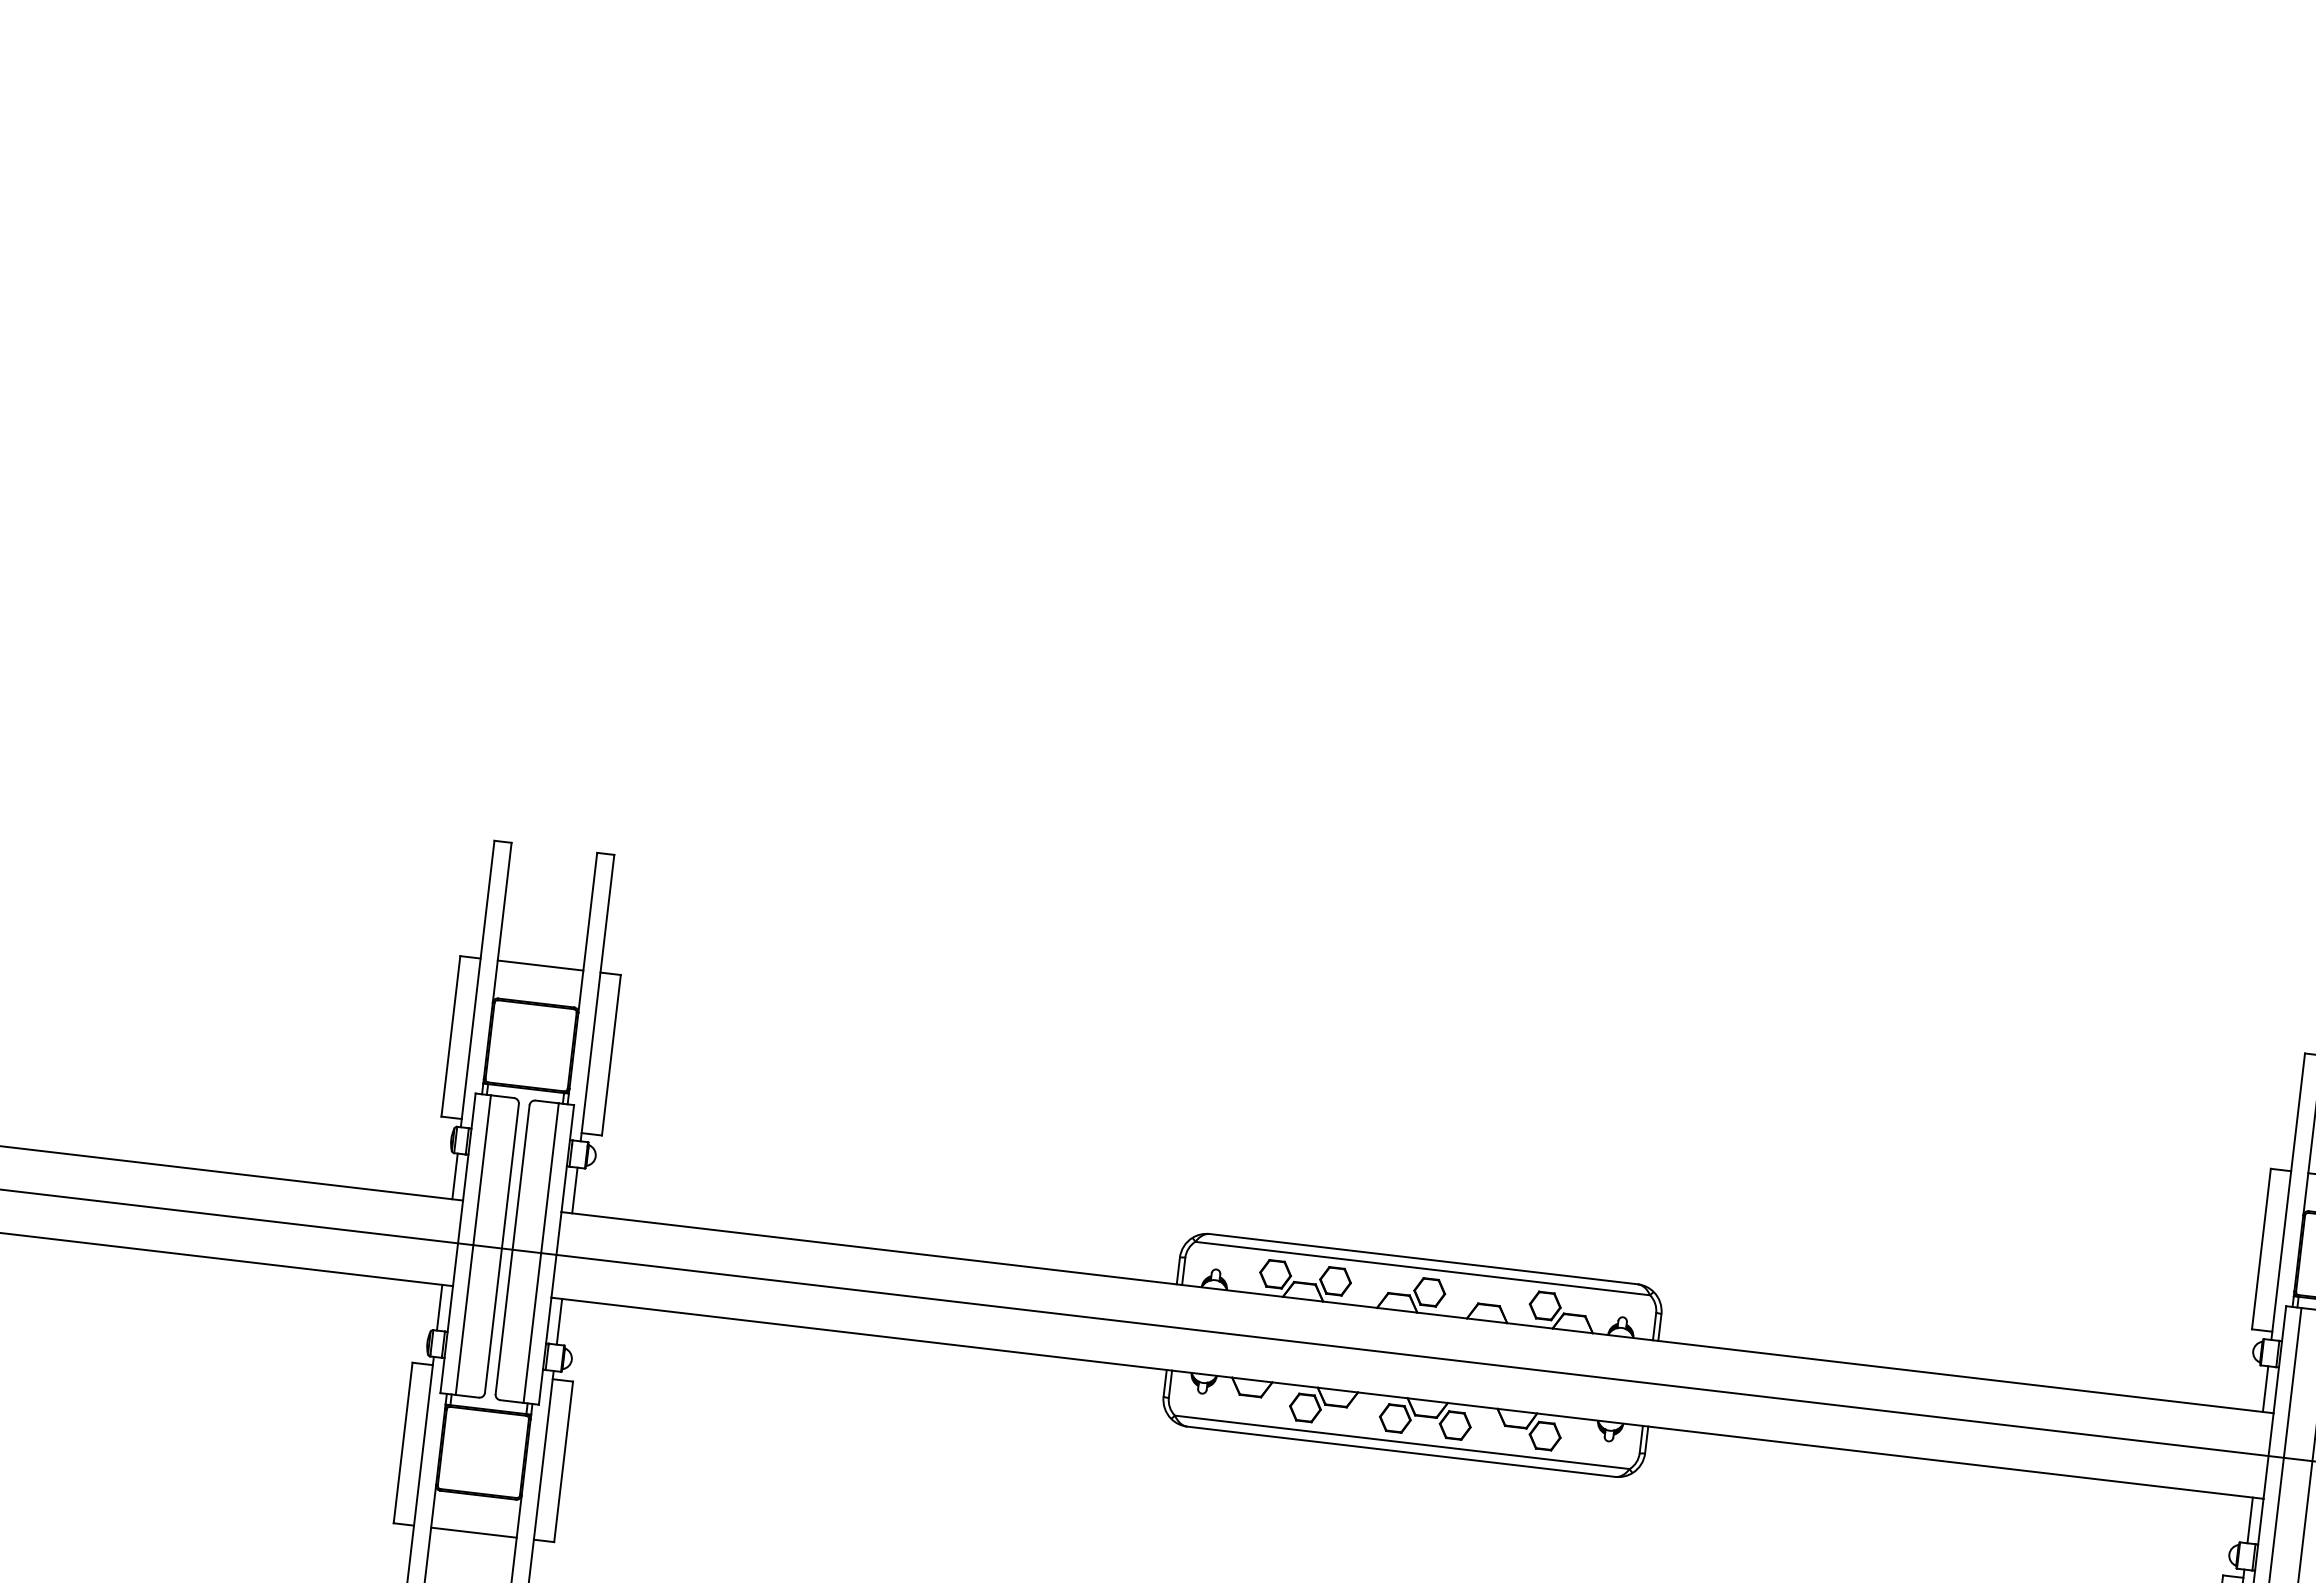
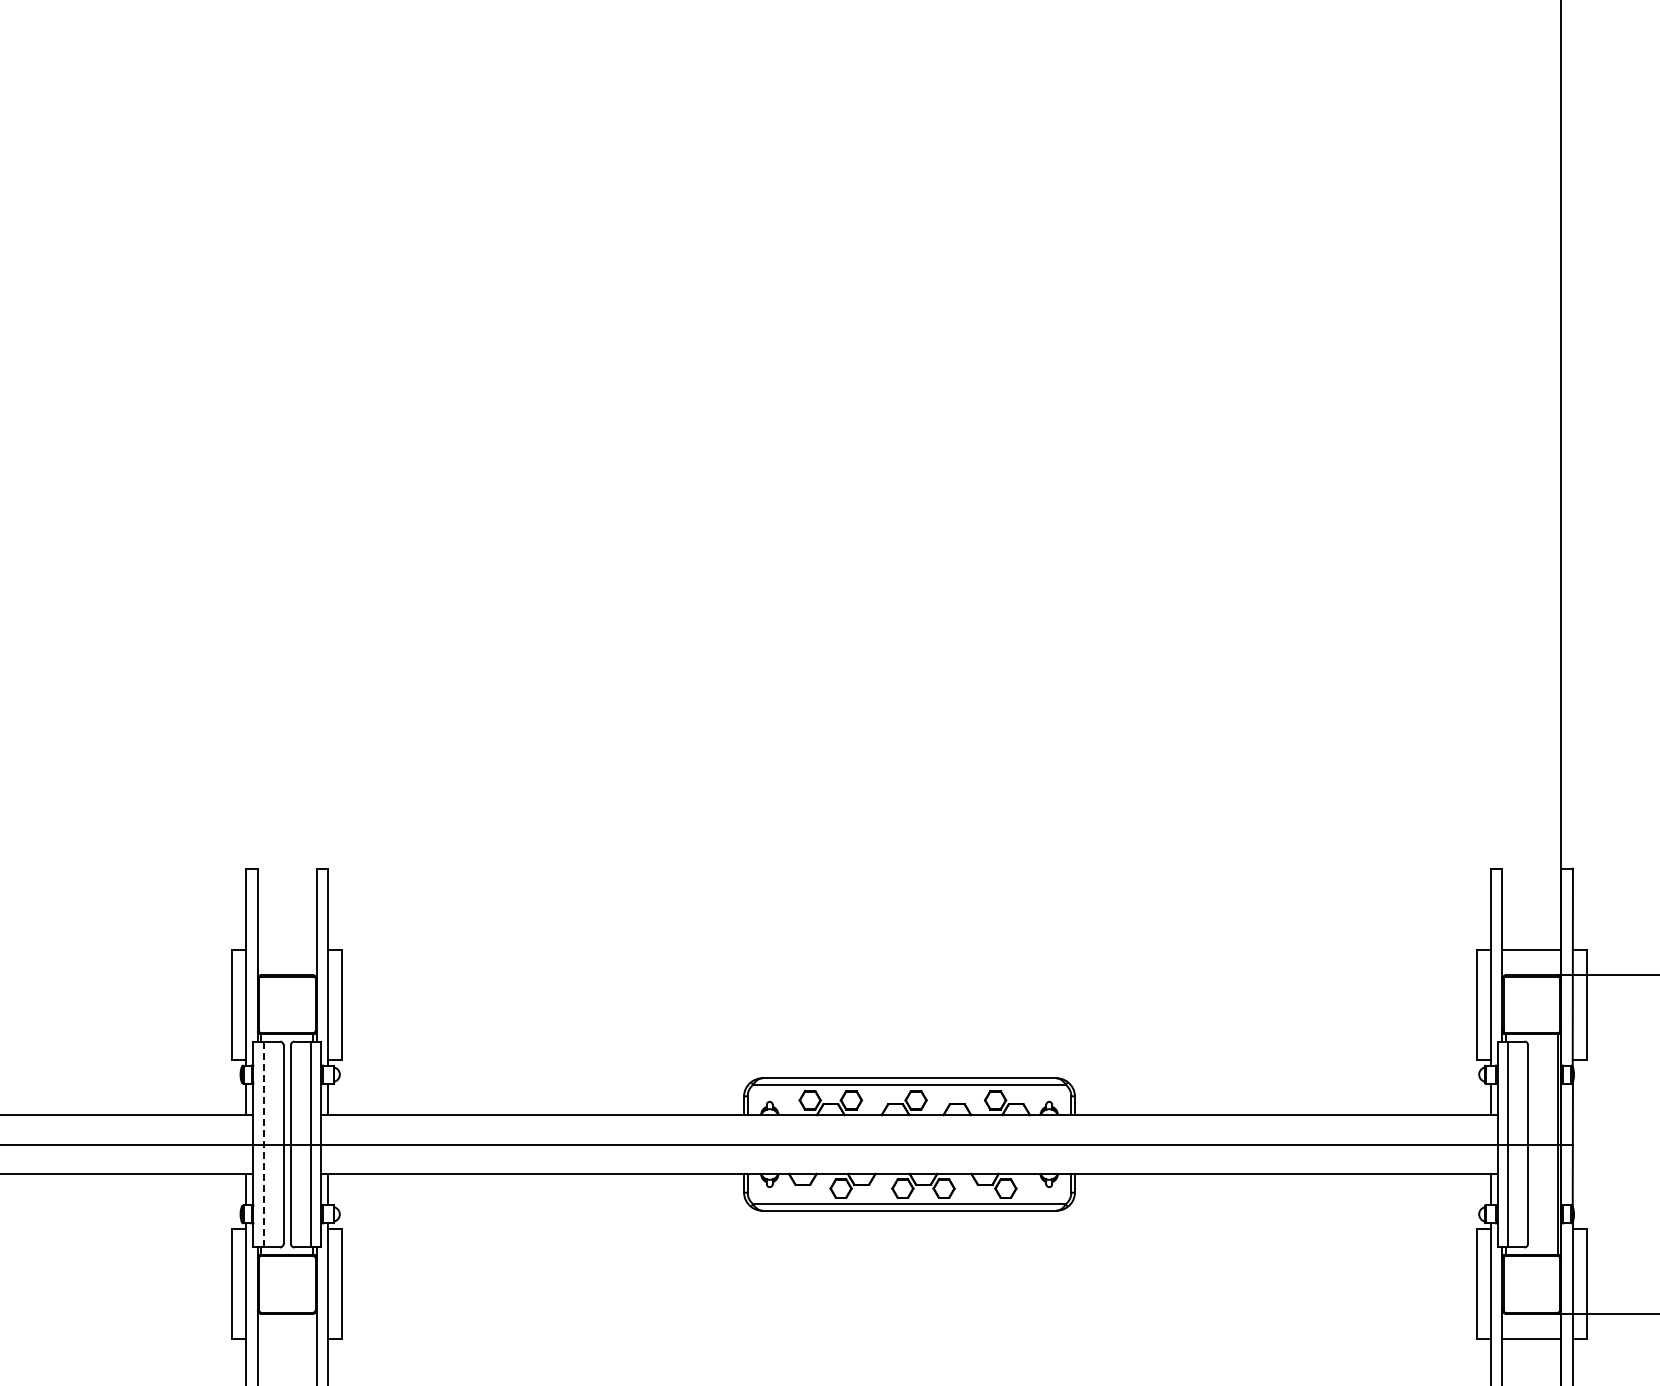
line: (539, 965) -> (286, 949), removed
line: (472, 1245) -> (263, 1144), solid -> dashed
line: (472, 1532) -> (286, 1339), removed

